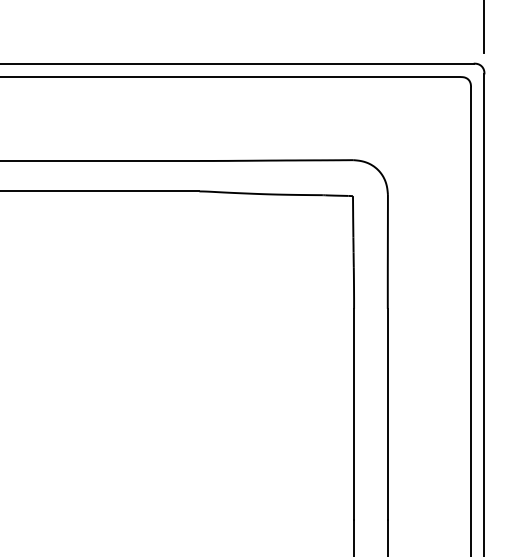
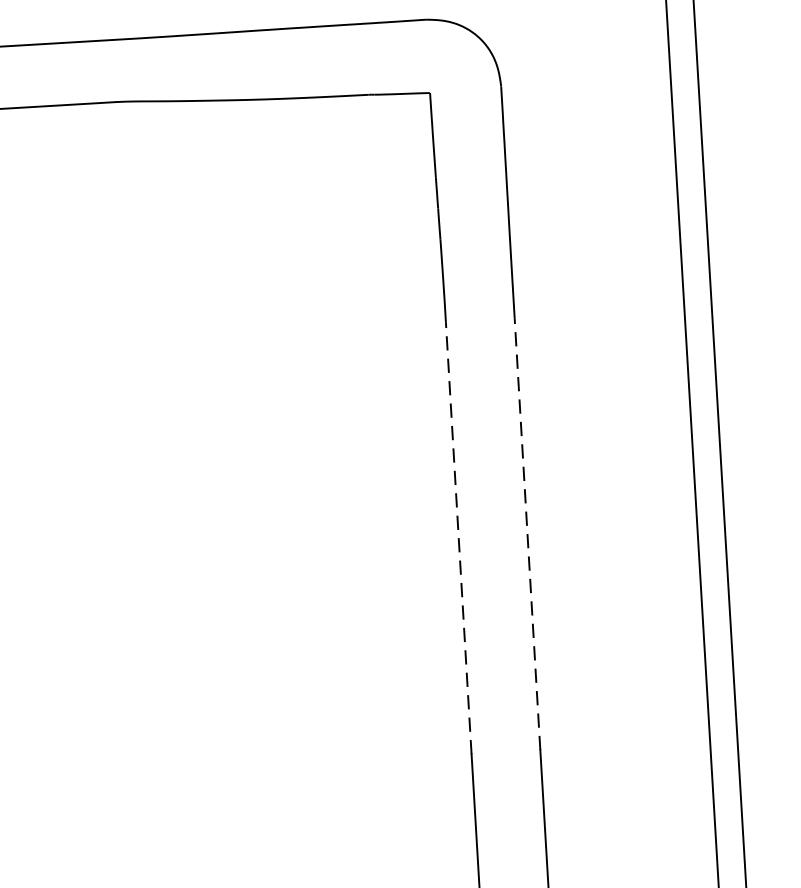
line: (354, 414) -> (459, 538), solid -> dashed
line: (387, 414) -> (526, 534), solid -> dashed

